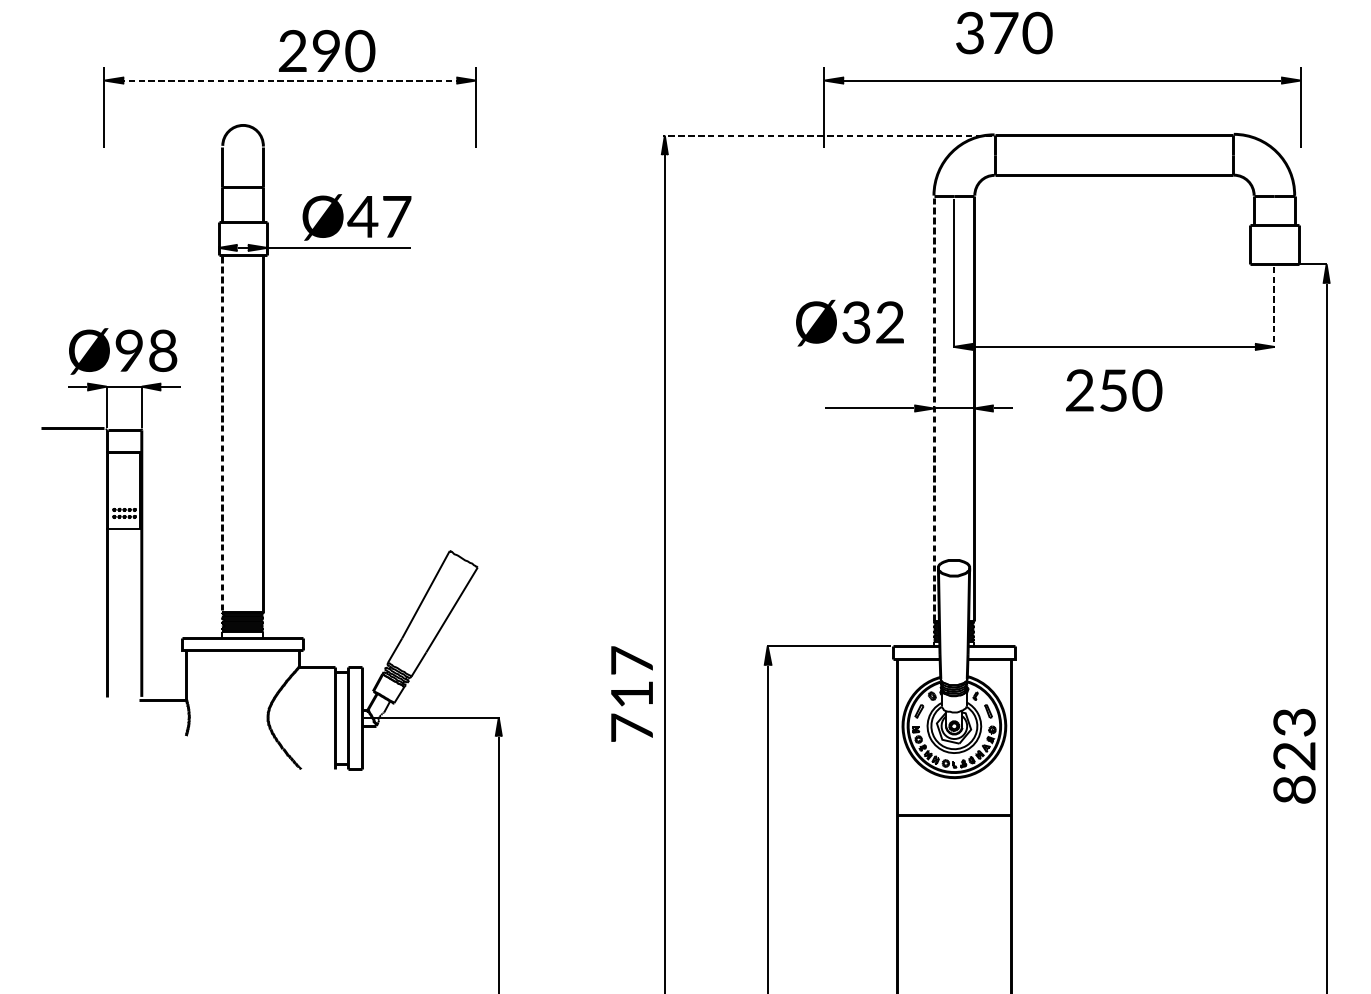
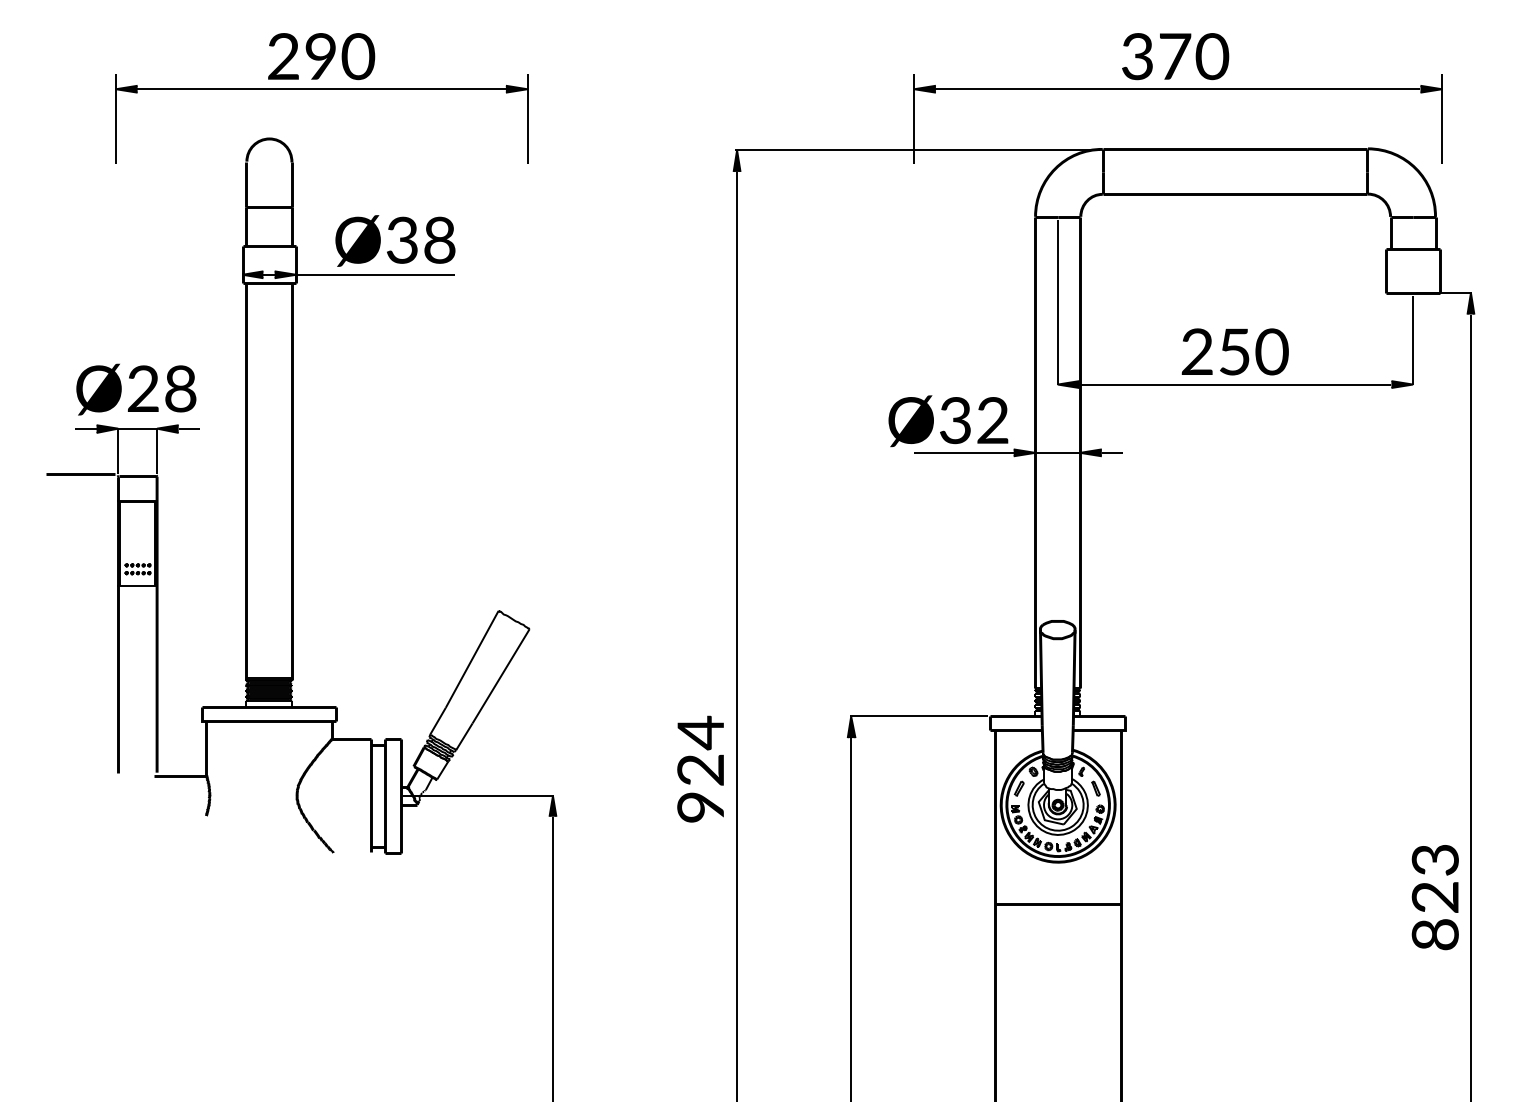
text: (1004, 33) -> (1175, 56), moved
text: (327, 51) -> (321, 56), moved
line: (297, 80) -> (329, 89), dashed -> solid
line: (827, 135) -> (917, 150), dashed -> solid
text: (379, 216) -> (420, 239), Ø47 -> Ø38
line: (1274, 307) -> (1413, 340), dashed -> solid
text: (850, 323) -> (948, 421), moved
text: (128, 350) -> (142, 388), Ø98 -> Ø28
text: (1113, 390) -> (1234, 351), moved
line: (933, 408) -> (1035, 452), dashed -> solid
line: (222, 435) -> (246, 482), dashed -> solid
text: (631, 693) -> (700, 768), 717 -> 924
text: (1293, 756) -> (1434, 897), moved

